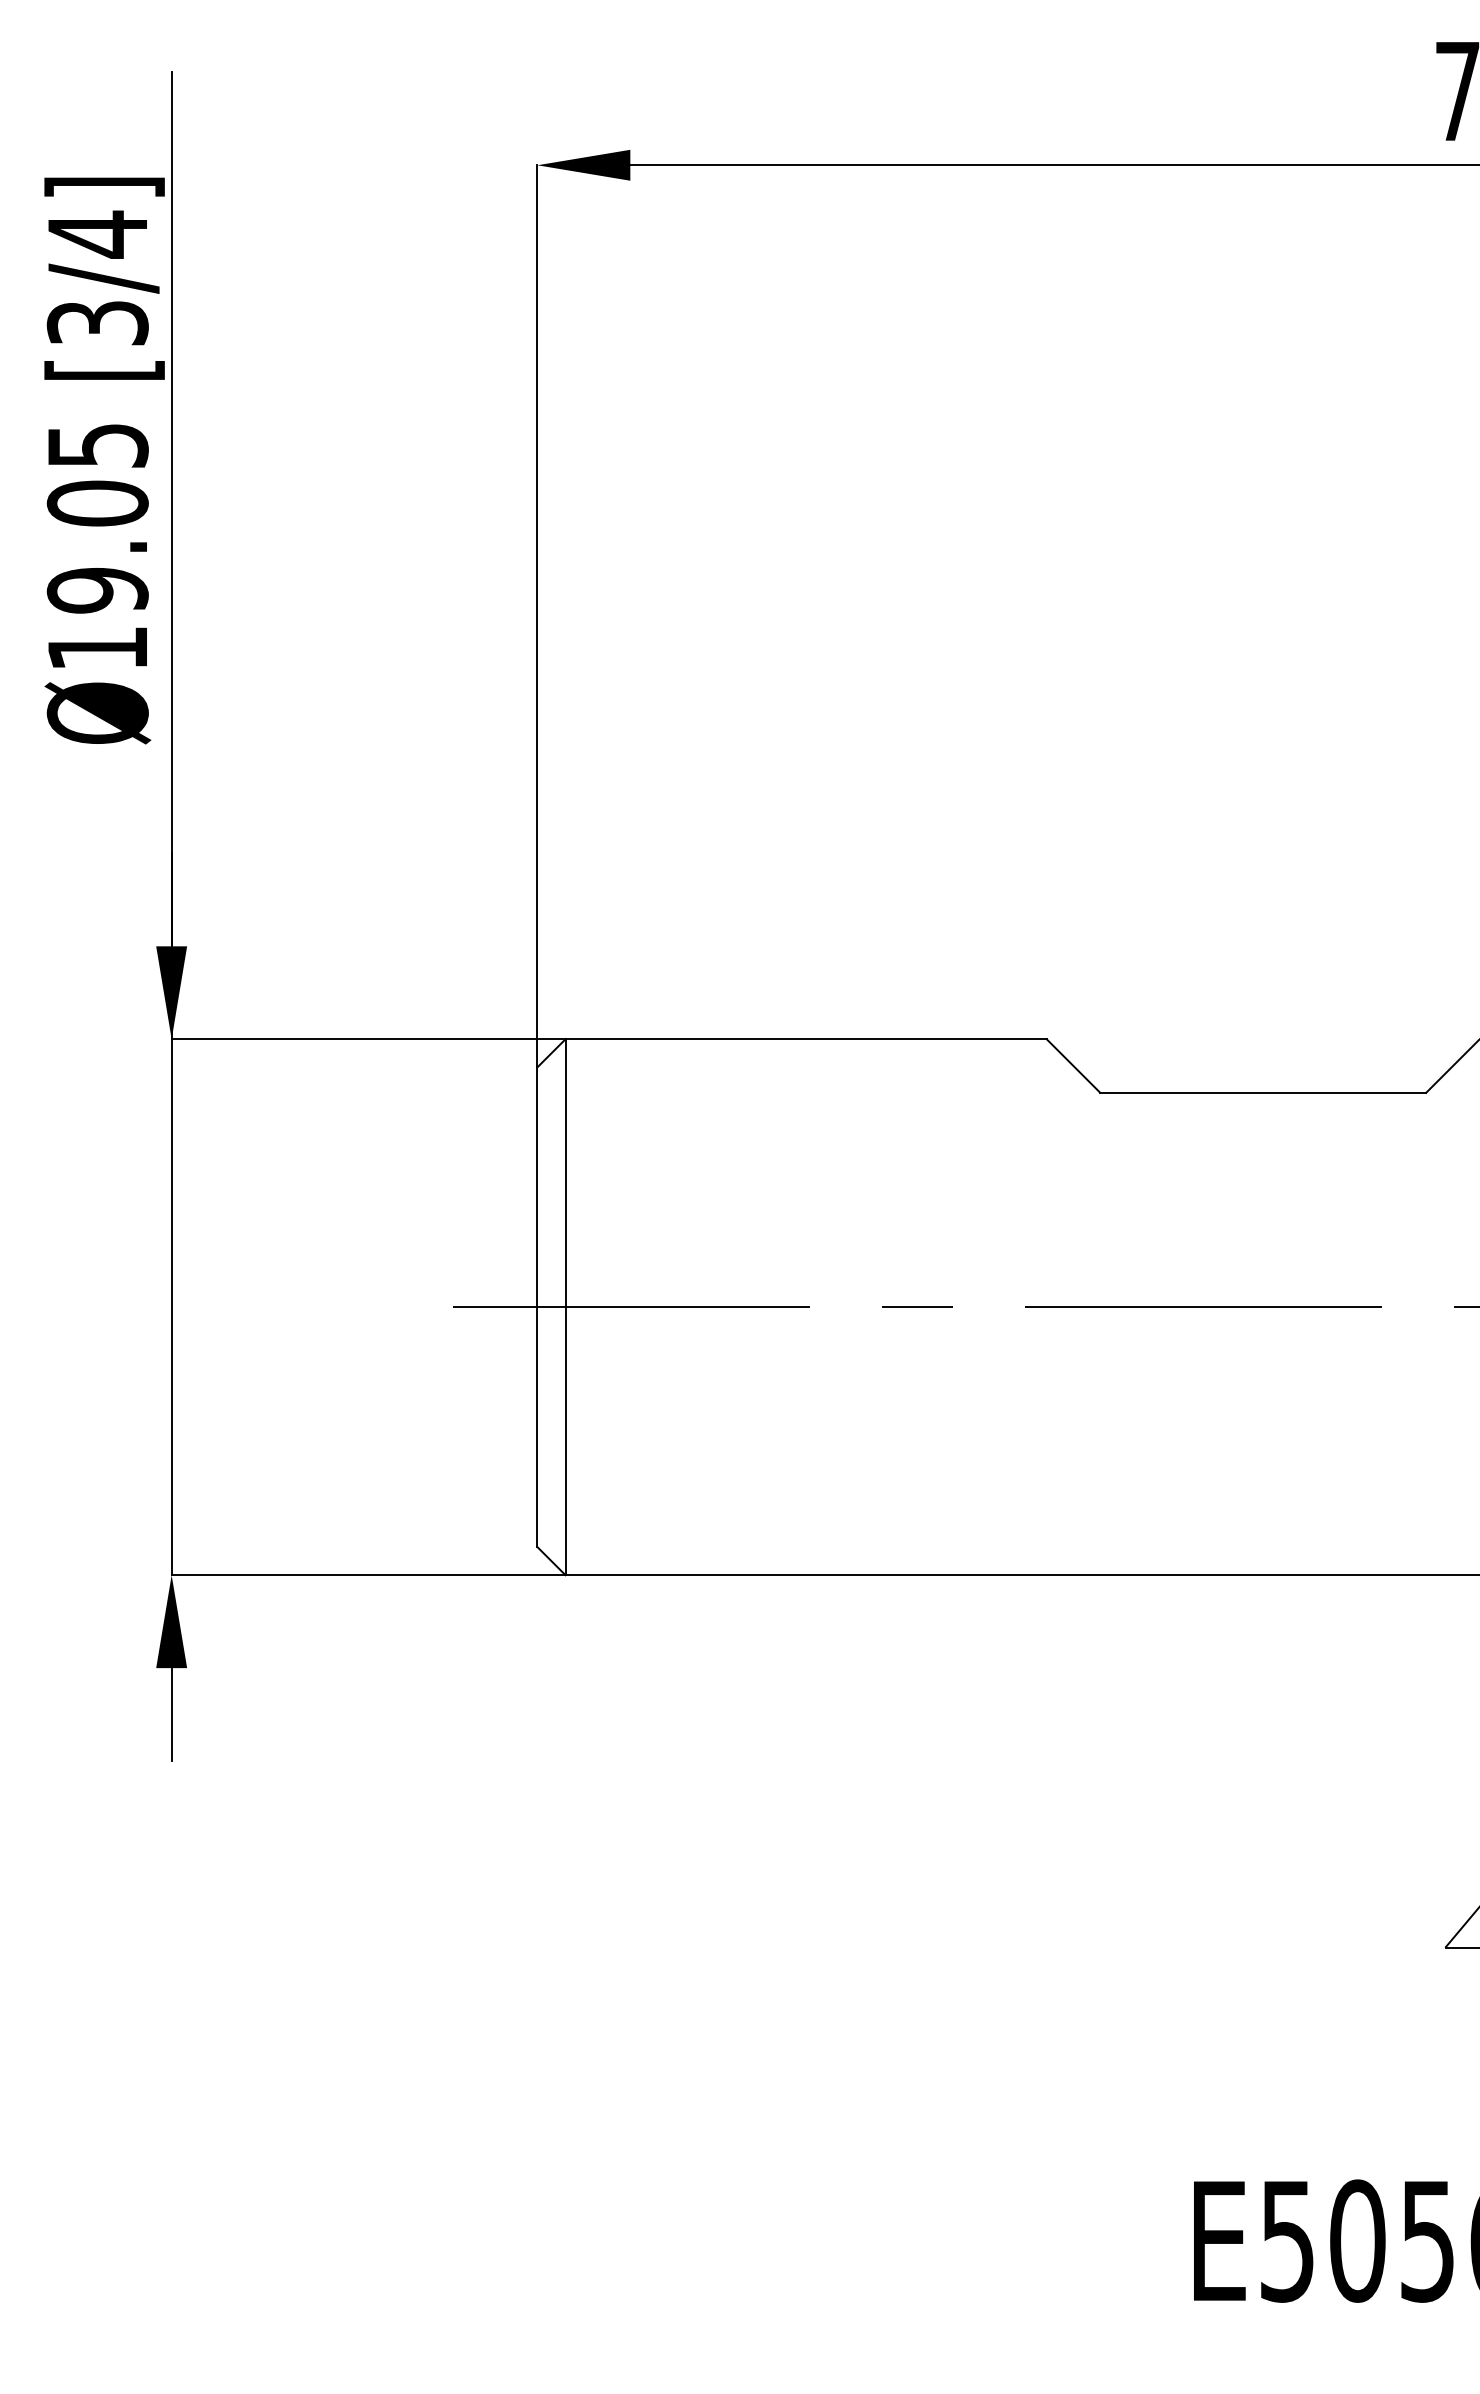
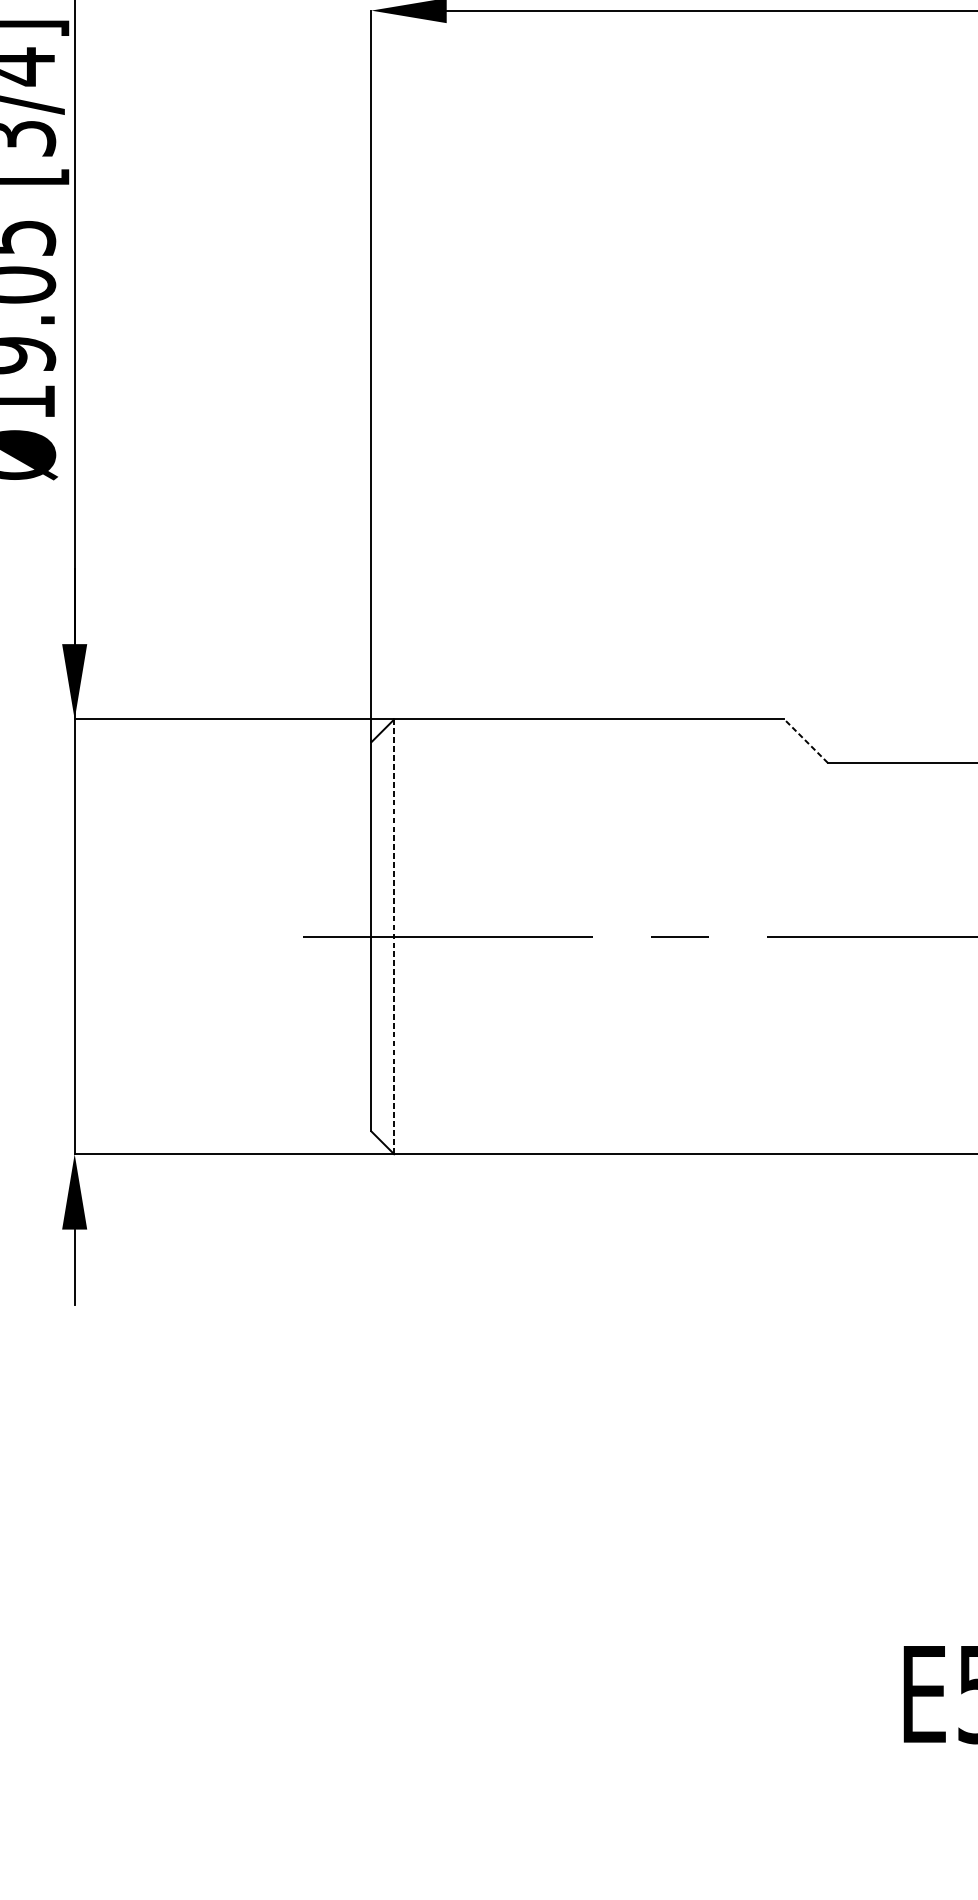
line: (1073, 1066) -> (806, 741), solid -> dashed
line: (565, 1307) -> (394, 937), solid -> dashed

